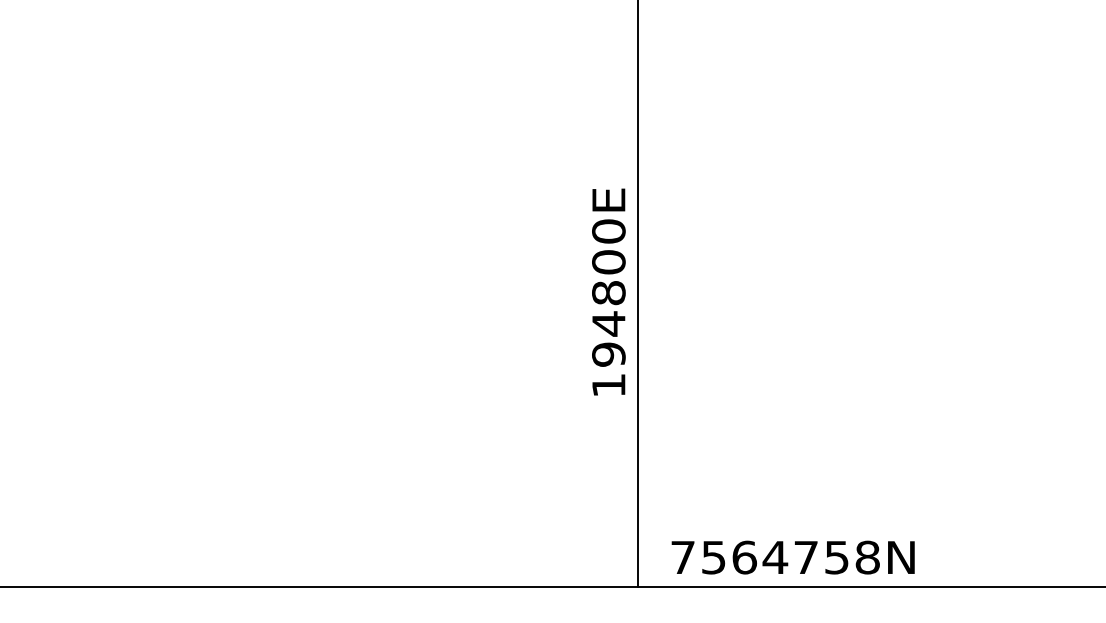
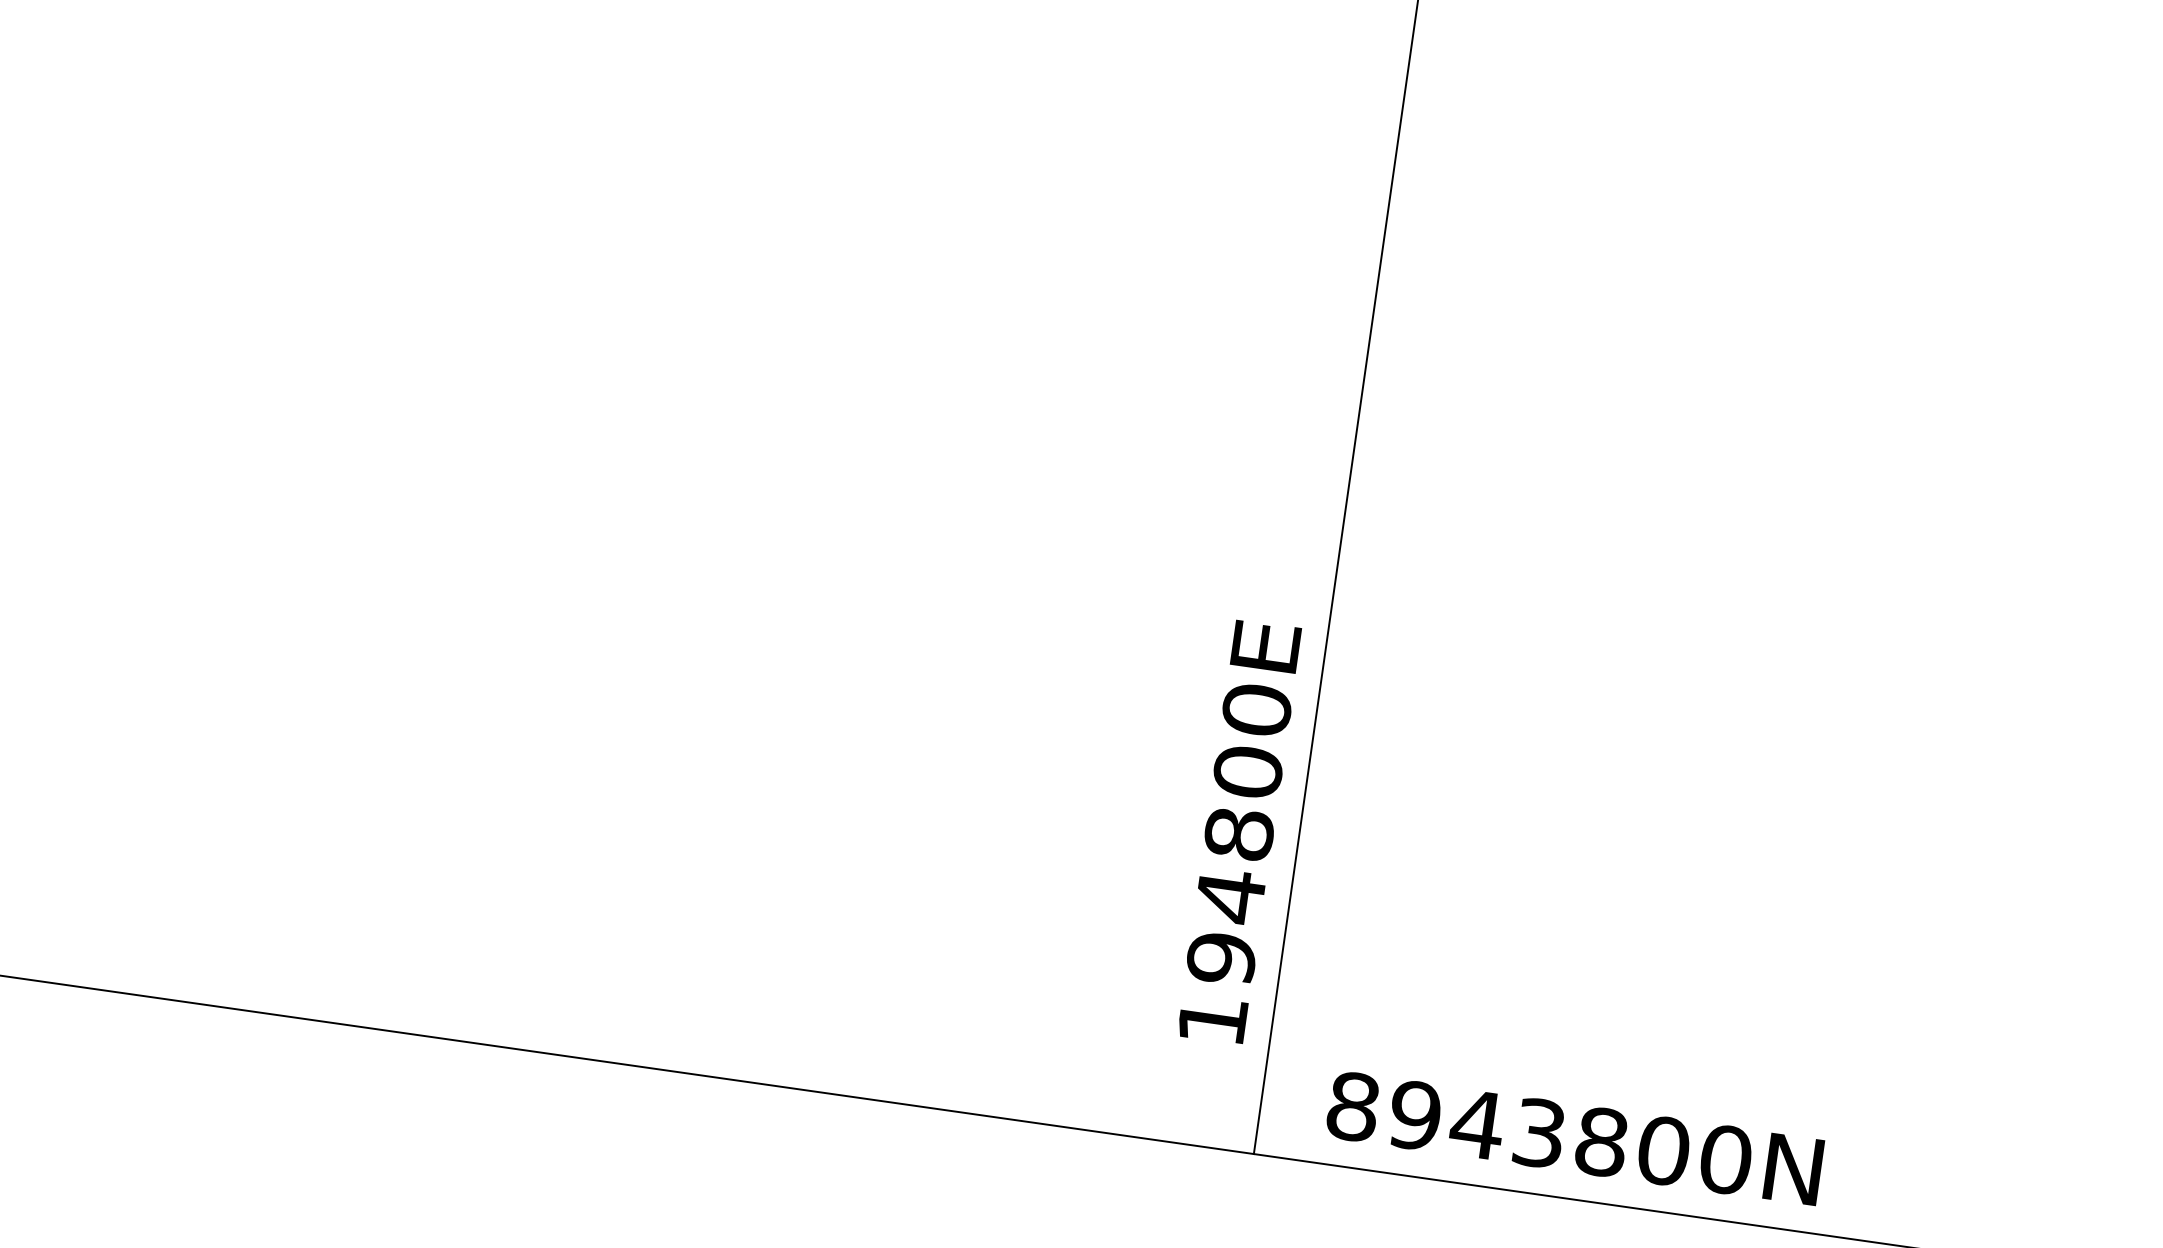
text: (608, 291) -> (1238, 830), moved
text: (775, 557) -> (1539, 1133), 7564758N -> 8943800N

